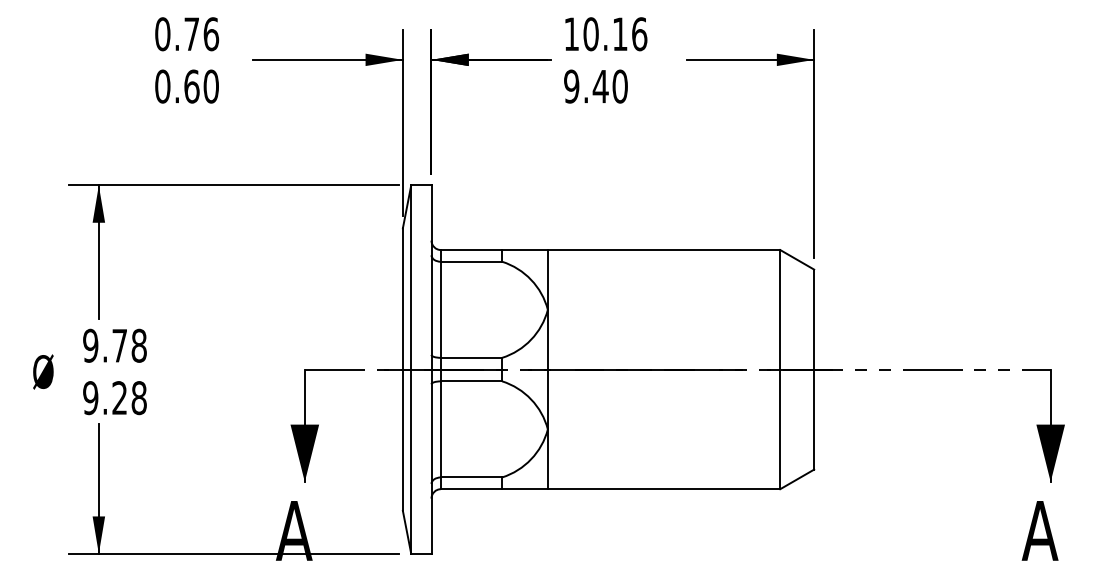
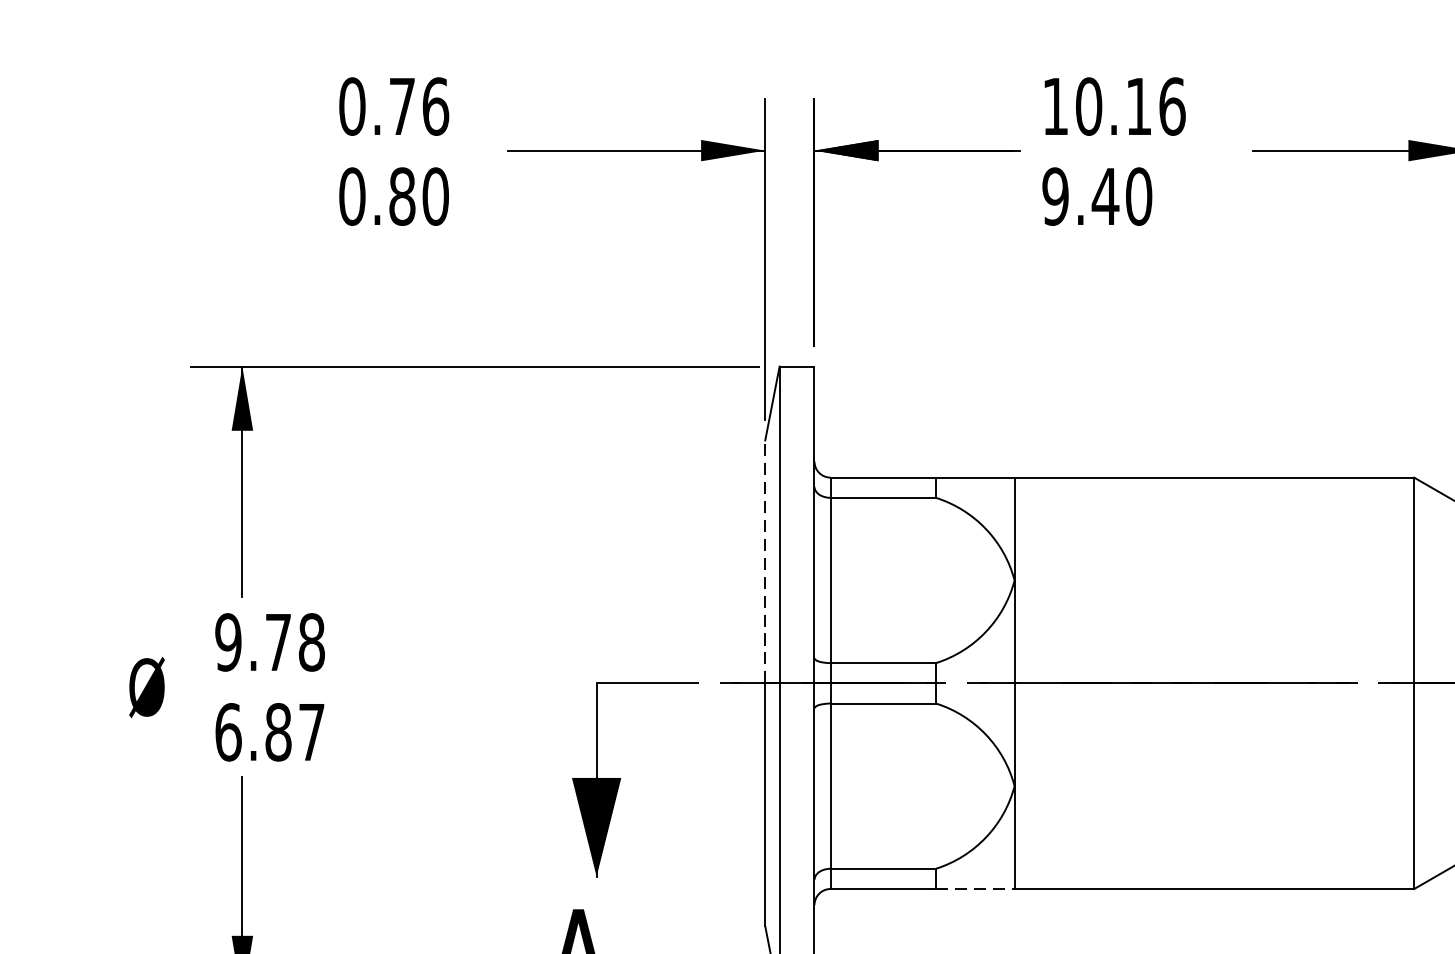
text: (191, 86) -> (401, 196), 0.60 -> 0.80
line: (402, 299) -> (764, 562), solid -> dashed
text: (114, 398) -> (269, 733), 9.28 -> 6.87
line: (525, 489) -> (976, 889), solid -> dashed

